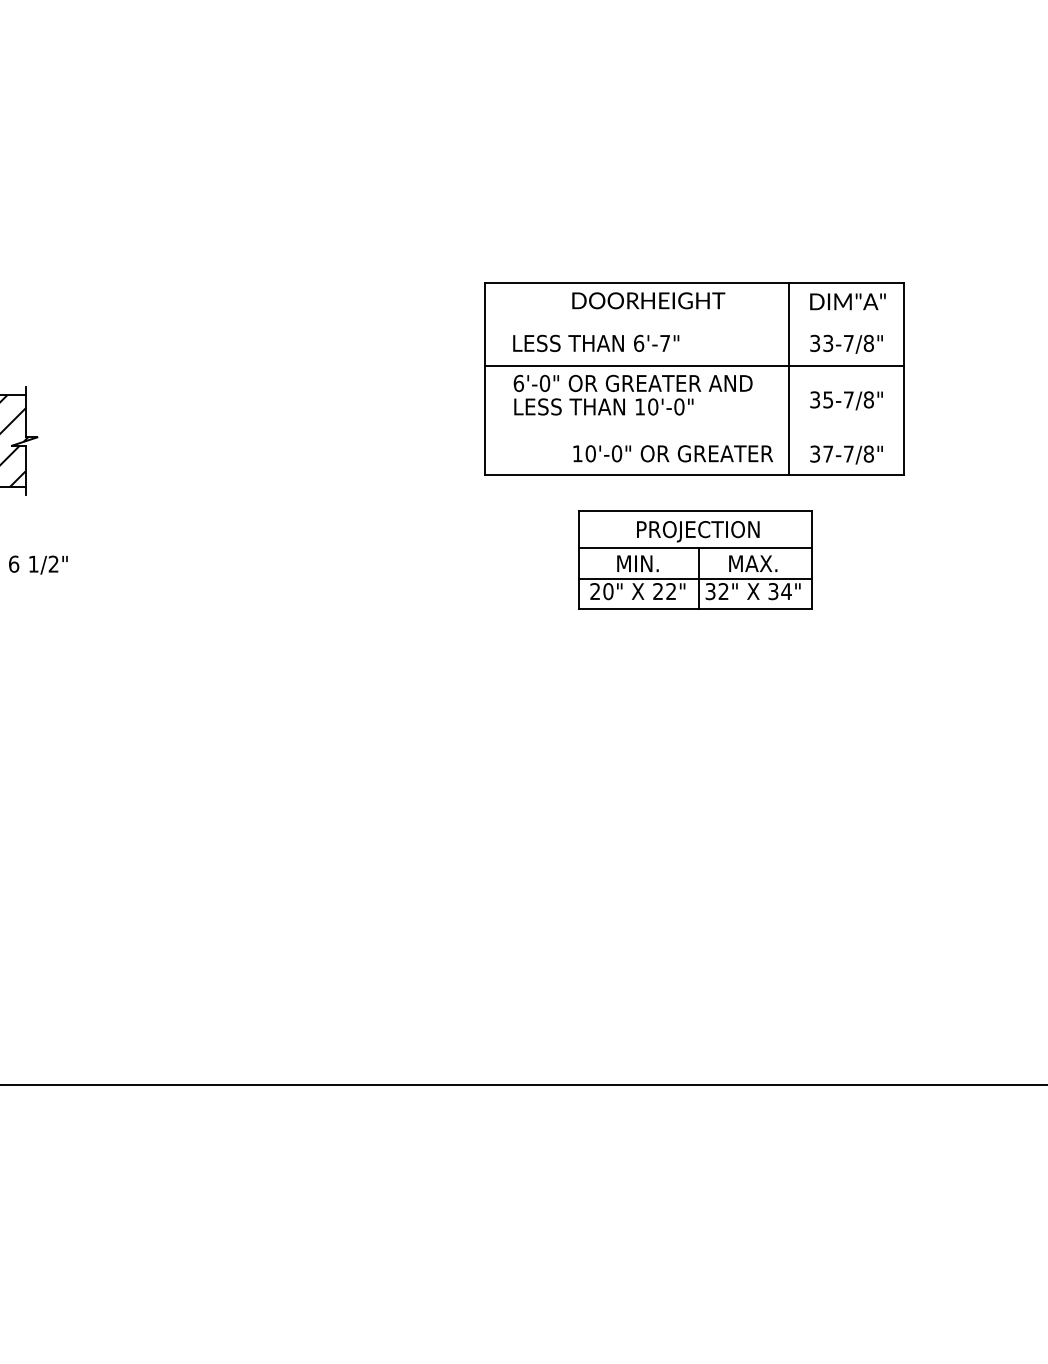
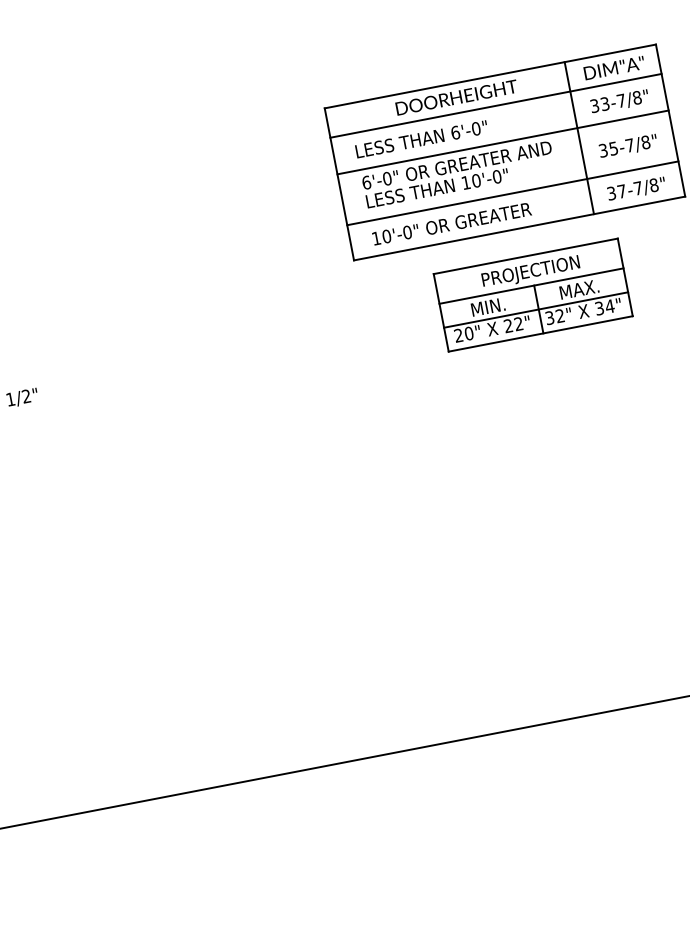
line: (694, 320) -> (495, 106), added
text: (665, 342) -> (476, 128), 6'-7" -> 6'-0"
line: (694, 430) -> (512, 193), added
text: (672, 453) -> (451, 223), moved

